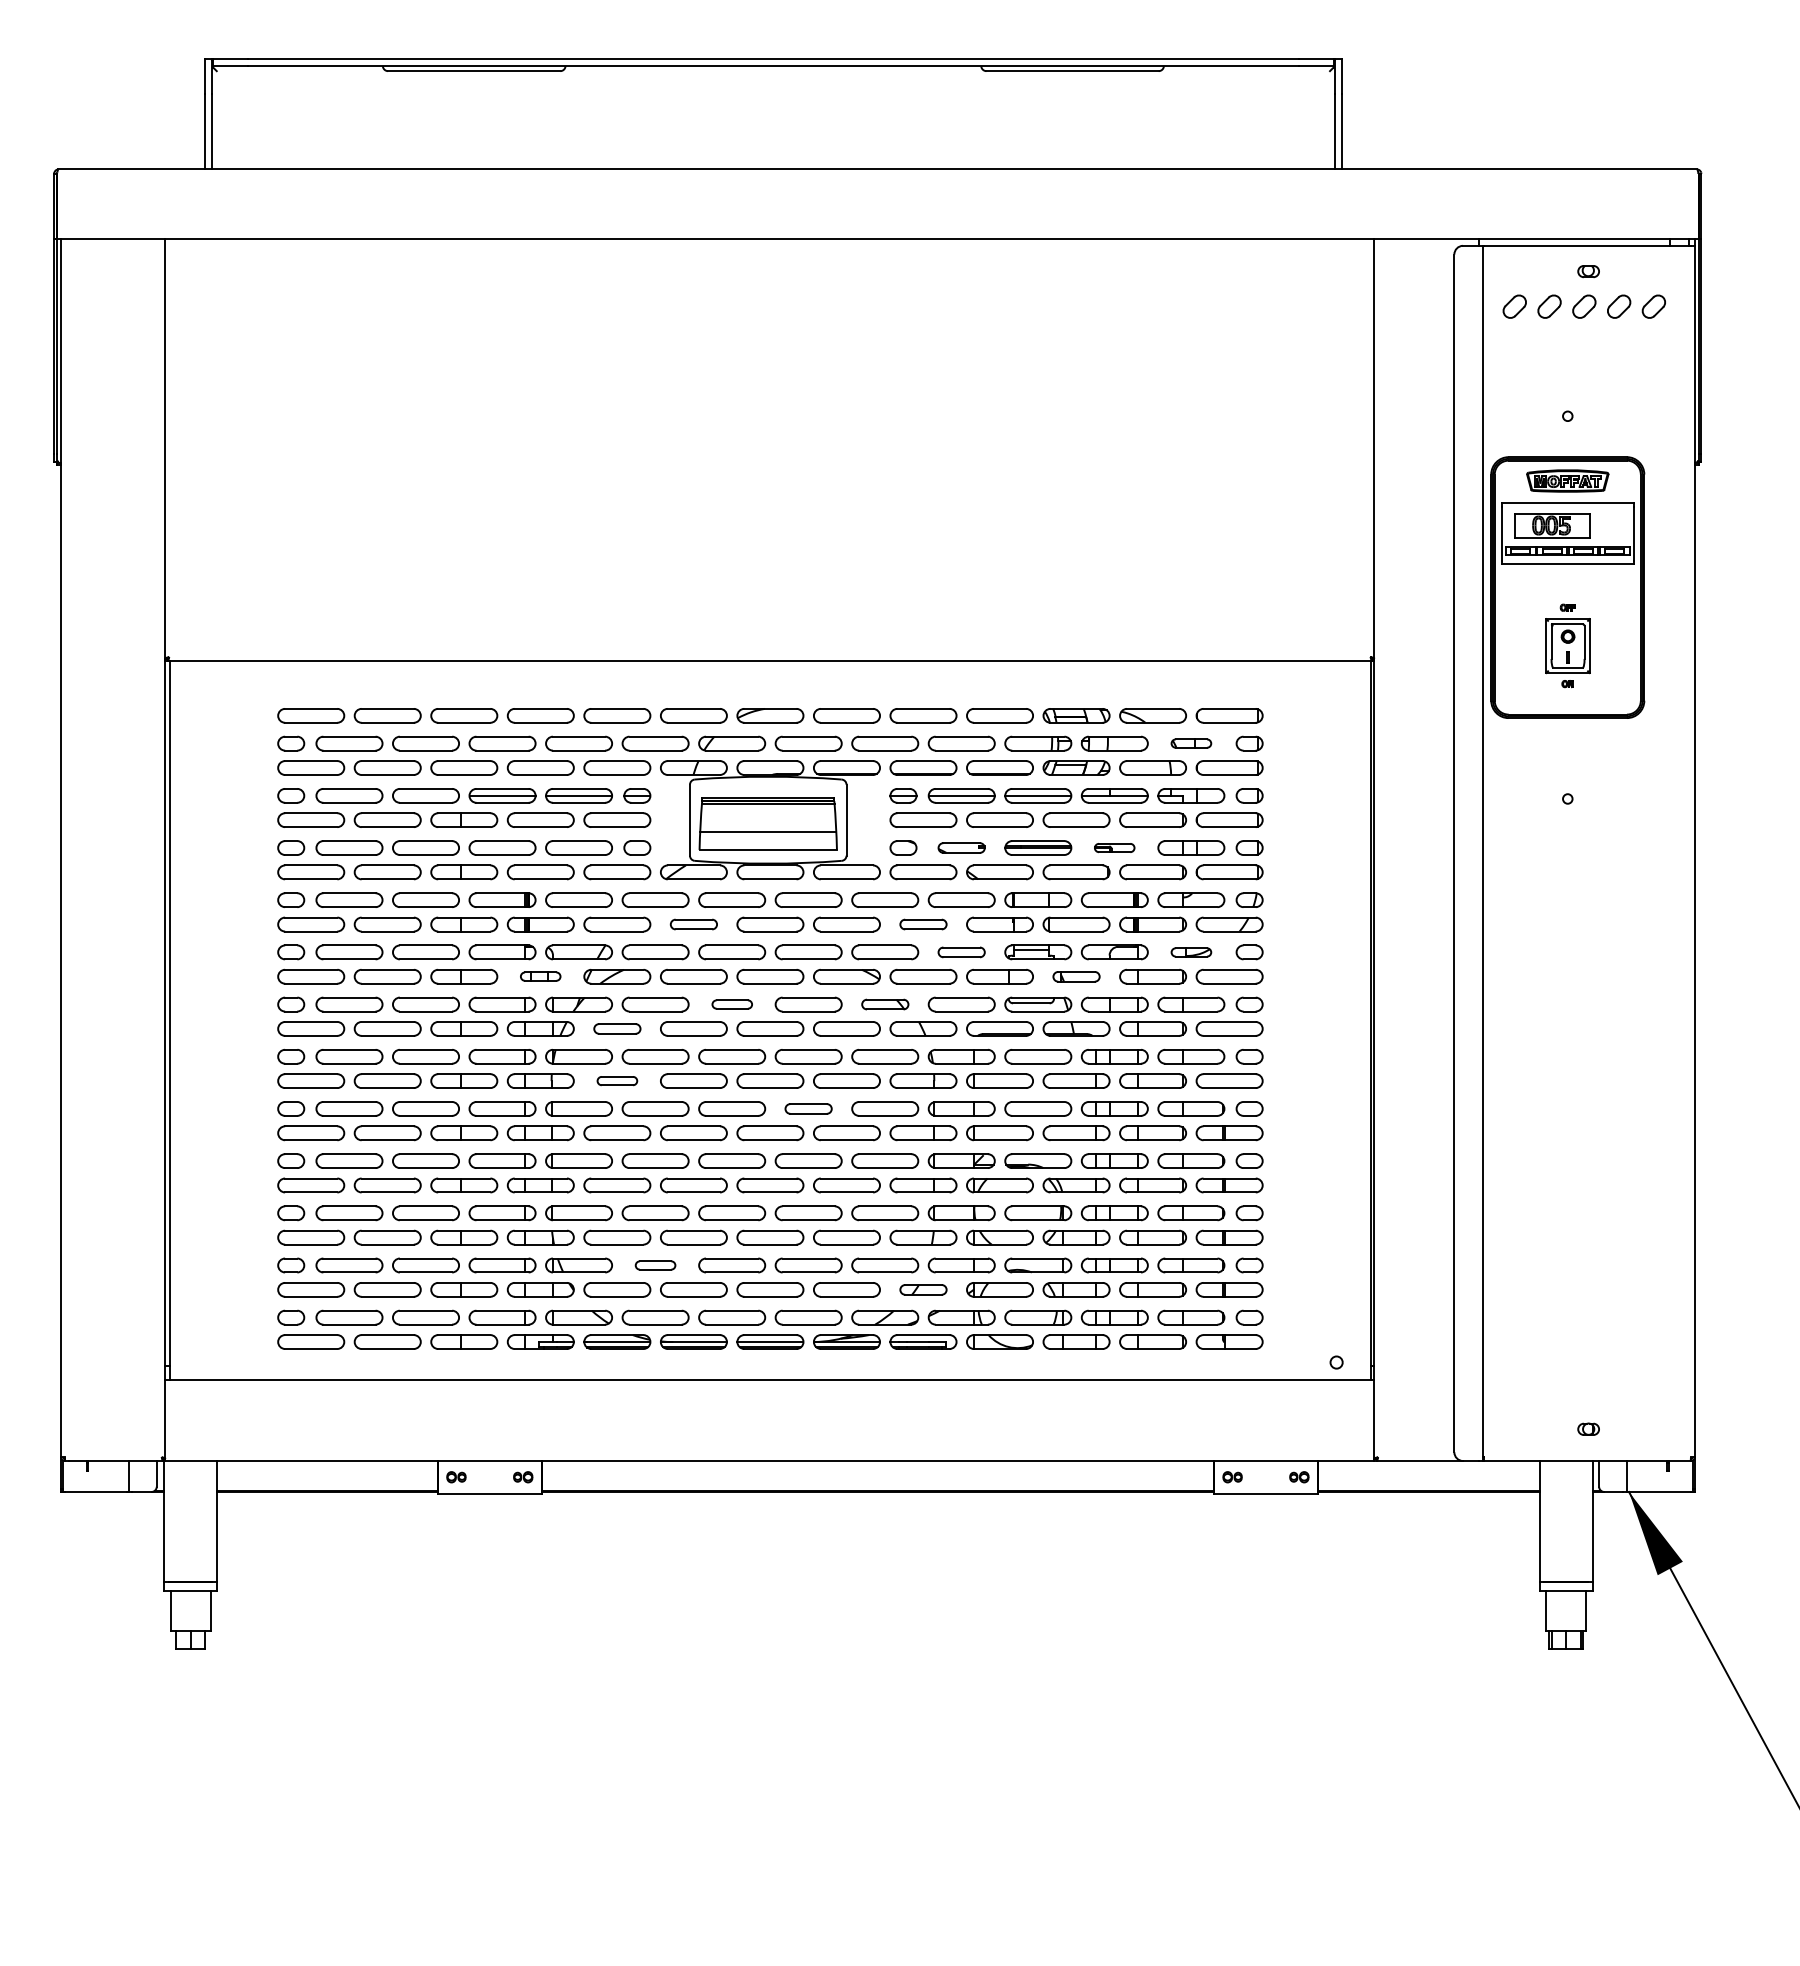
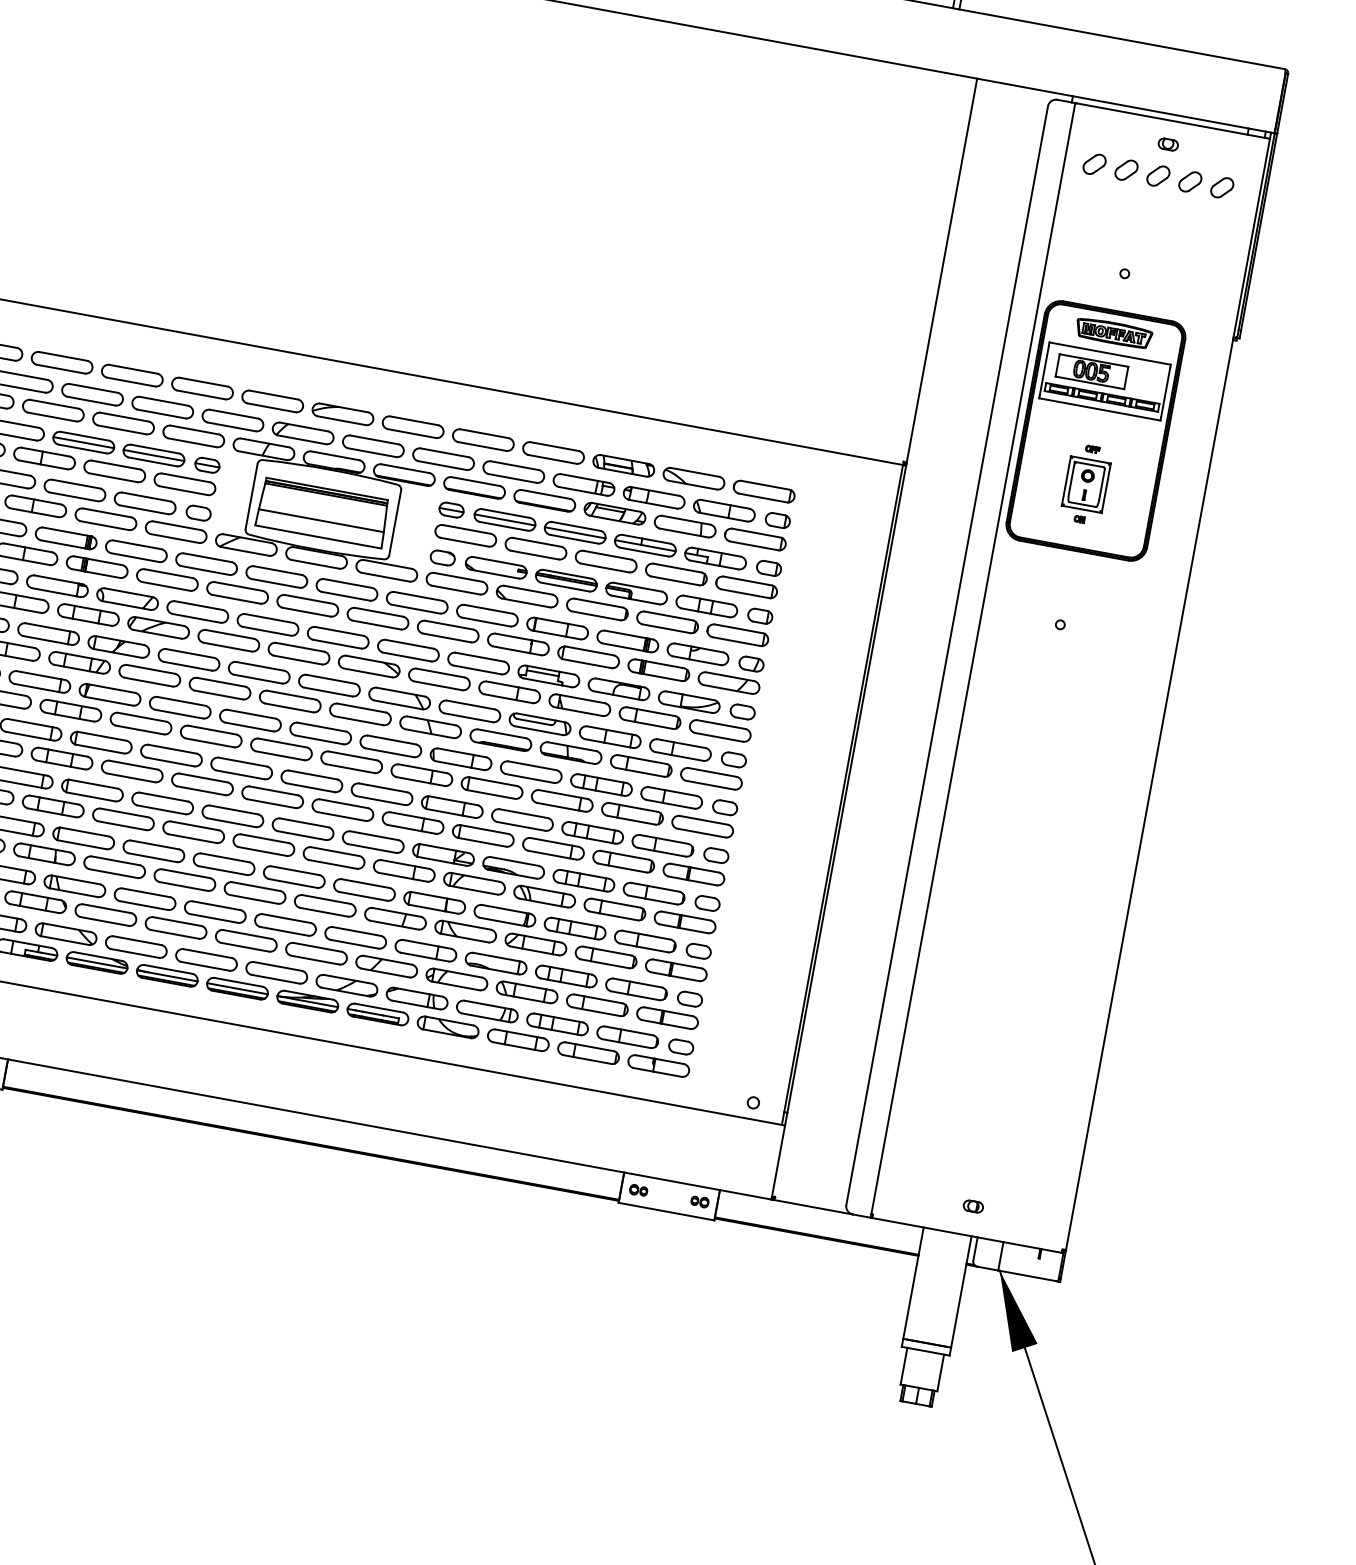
part: (1191, 743) -> (724, 510), size x1.67
part: (961, 847) -> (496, 567), size x1.43
part: (1114, 847) -> (636, 593), size x1.67
part: (693, 924) -> (237, 592), size x1.43
part: (923, 924) -> (448, 631), size x1.43
part: (961, 952) -> (478, 663), size x1.43
part: (1191, 952) -> (689, 702), size x1.67
part: (540, 976) -> (88, 614), size x1.67
part: (1076, 976) -> (579, 704), size x1.43
part: (732, 1004) -> (259, 672), size x1.67
part: (885, 1004) -> (399, 698), size x1.43
part: (617, 1028) -> (150, 675), size x1.43
part: (617, 1080) -> (141, 723), size x1.67
part: (808, 1108) -> (311, 780), size x1.43
part: (655, 1265) -> (145, 899), size x1.67
part: (923, 1289) -> (386, 966), size x1.43

